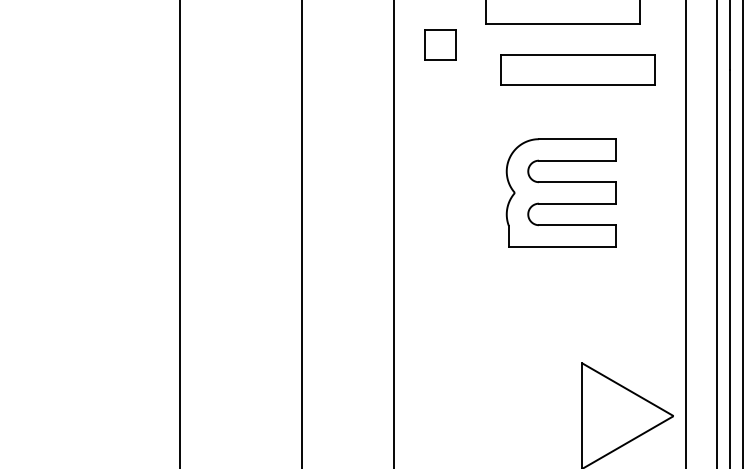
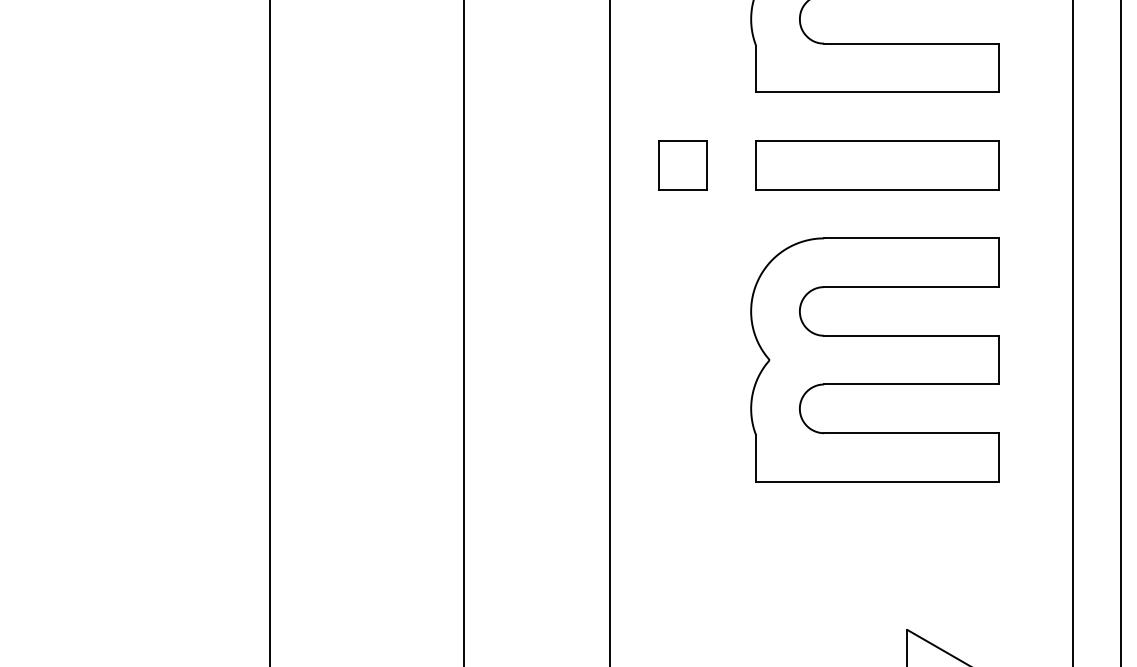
part: (440, 44) -> (683, 164), moved
part: (577, 69) -> (876, 164), moved
part: (561, 192) -> (875, 359), size x1.43

